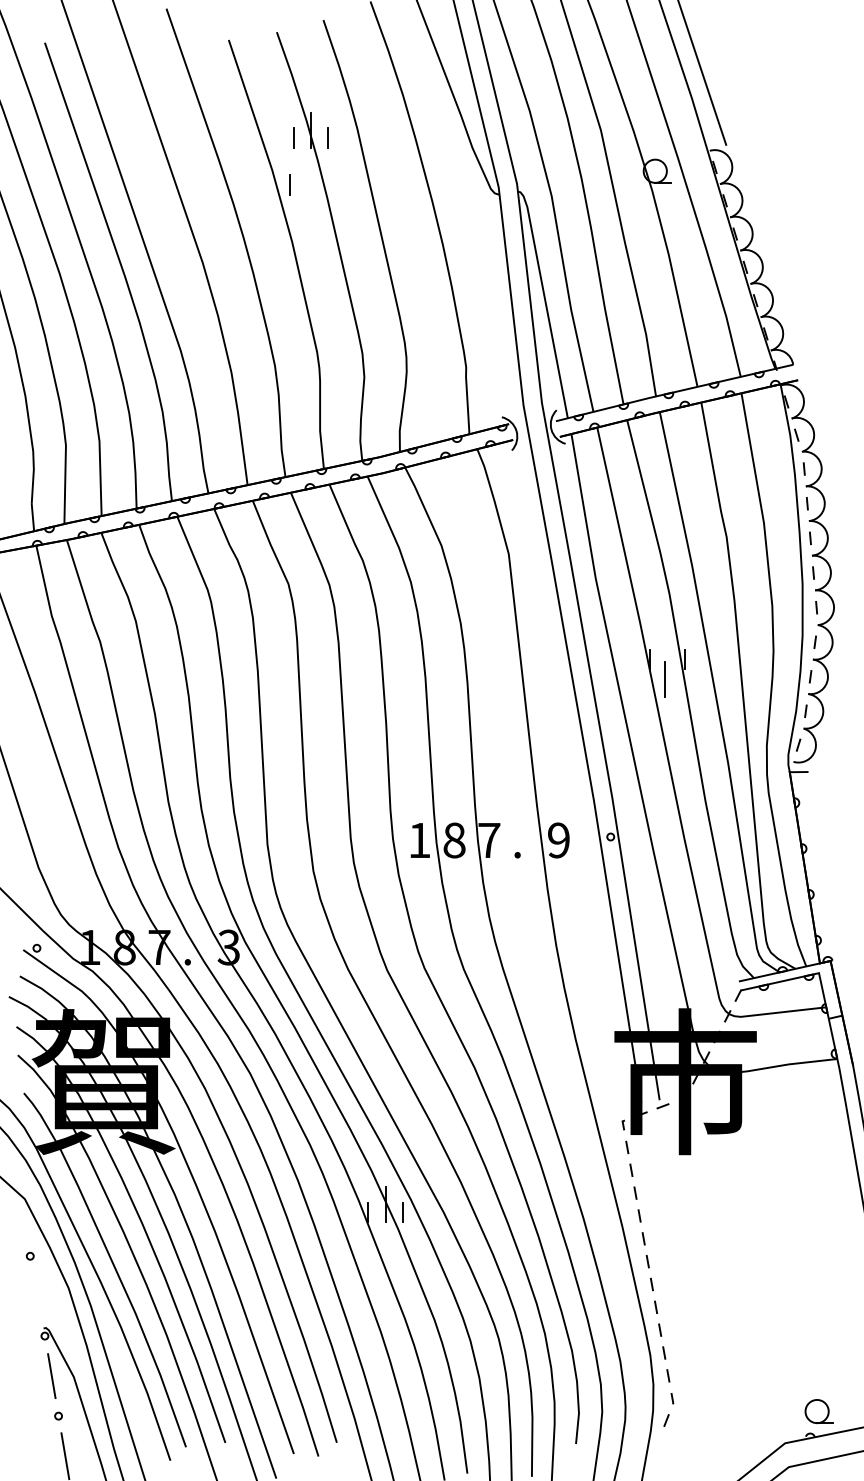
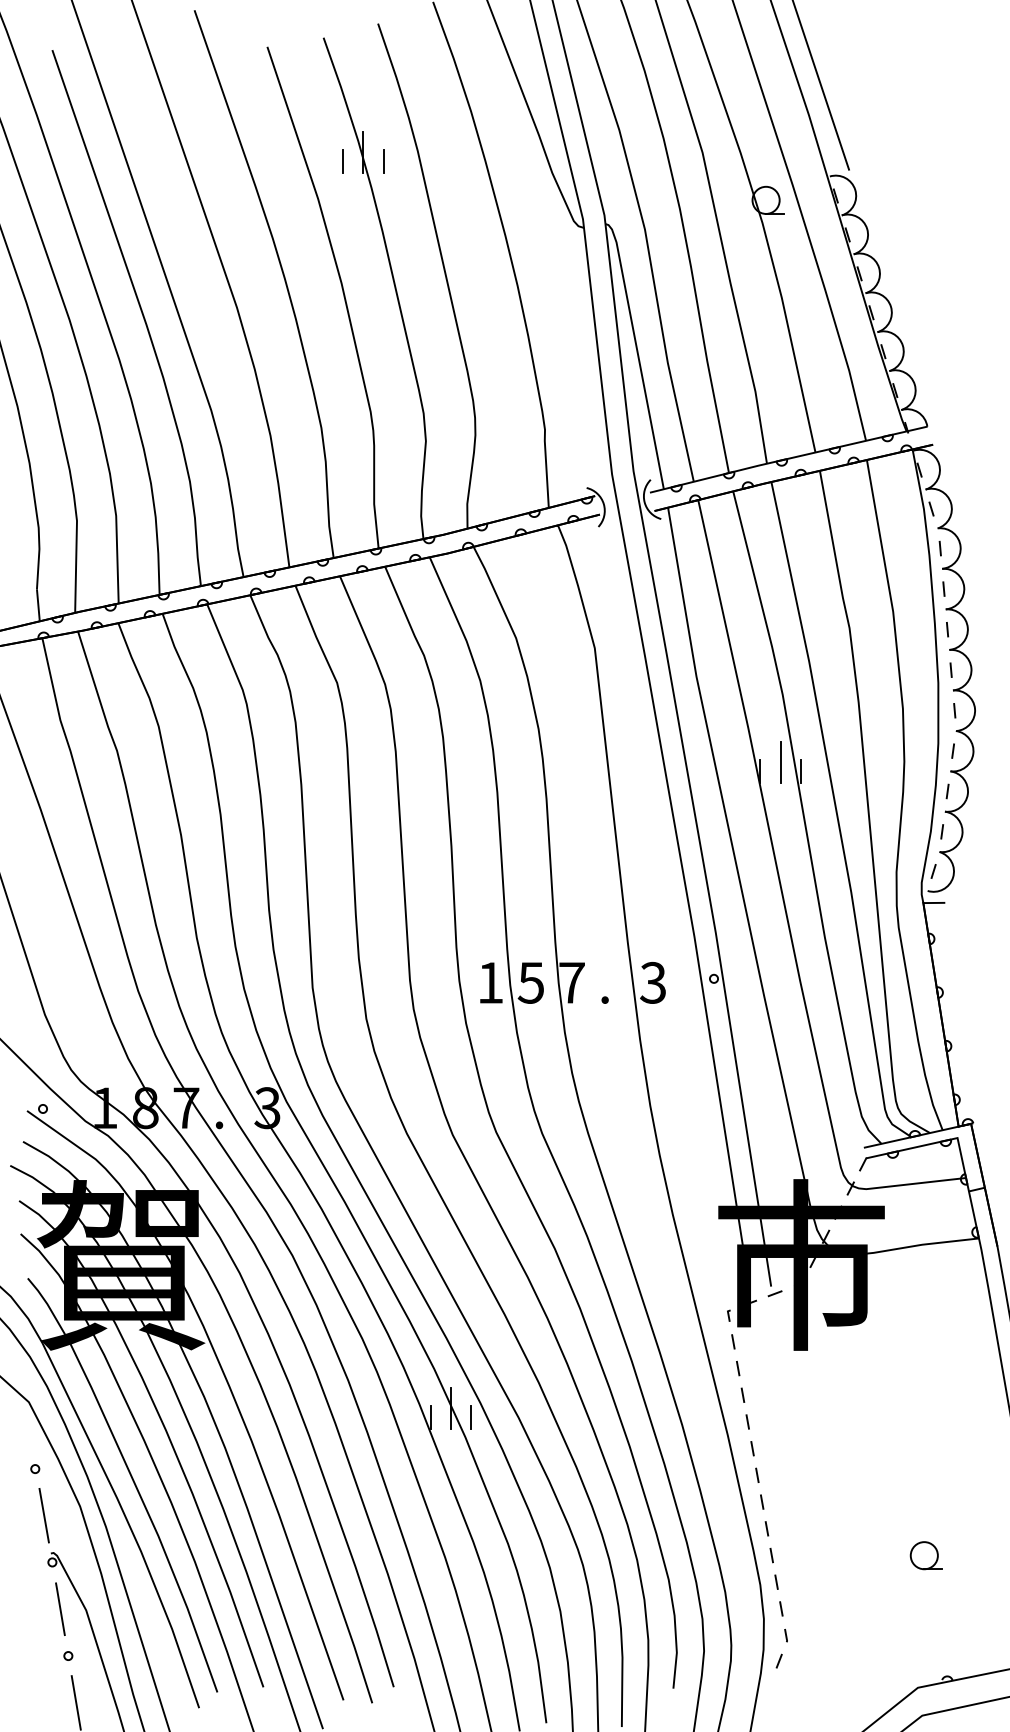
line: (289, 185) -> (338, 216), removed
line: (665, 679) -> (780, 762), moved
text: (453, 840) -> (530, 982), 8 -> 5
text: (558, 840) -> (652, 982), 9 -> 3
line: (37, 1295) -> (43, 1515), added
part: (818, 1411) -> (925, 1555), moved

